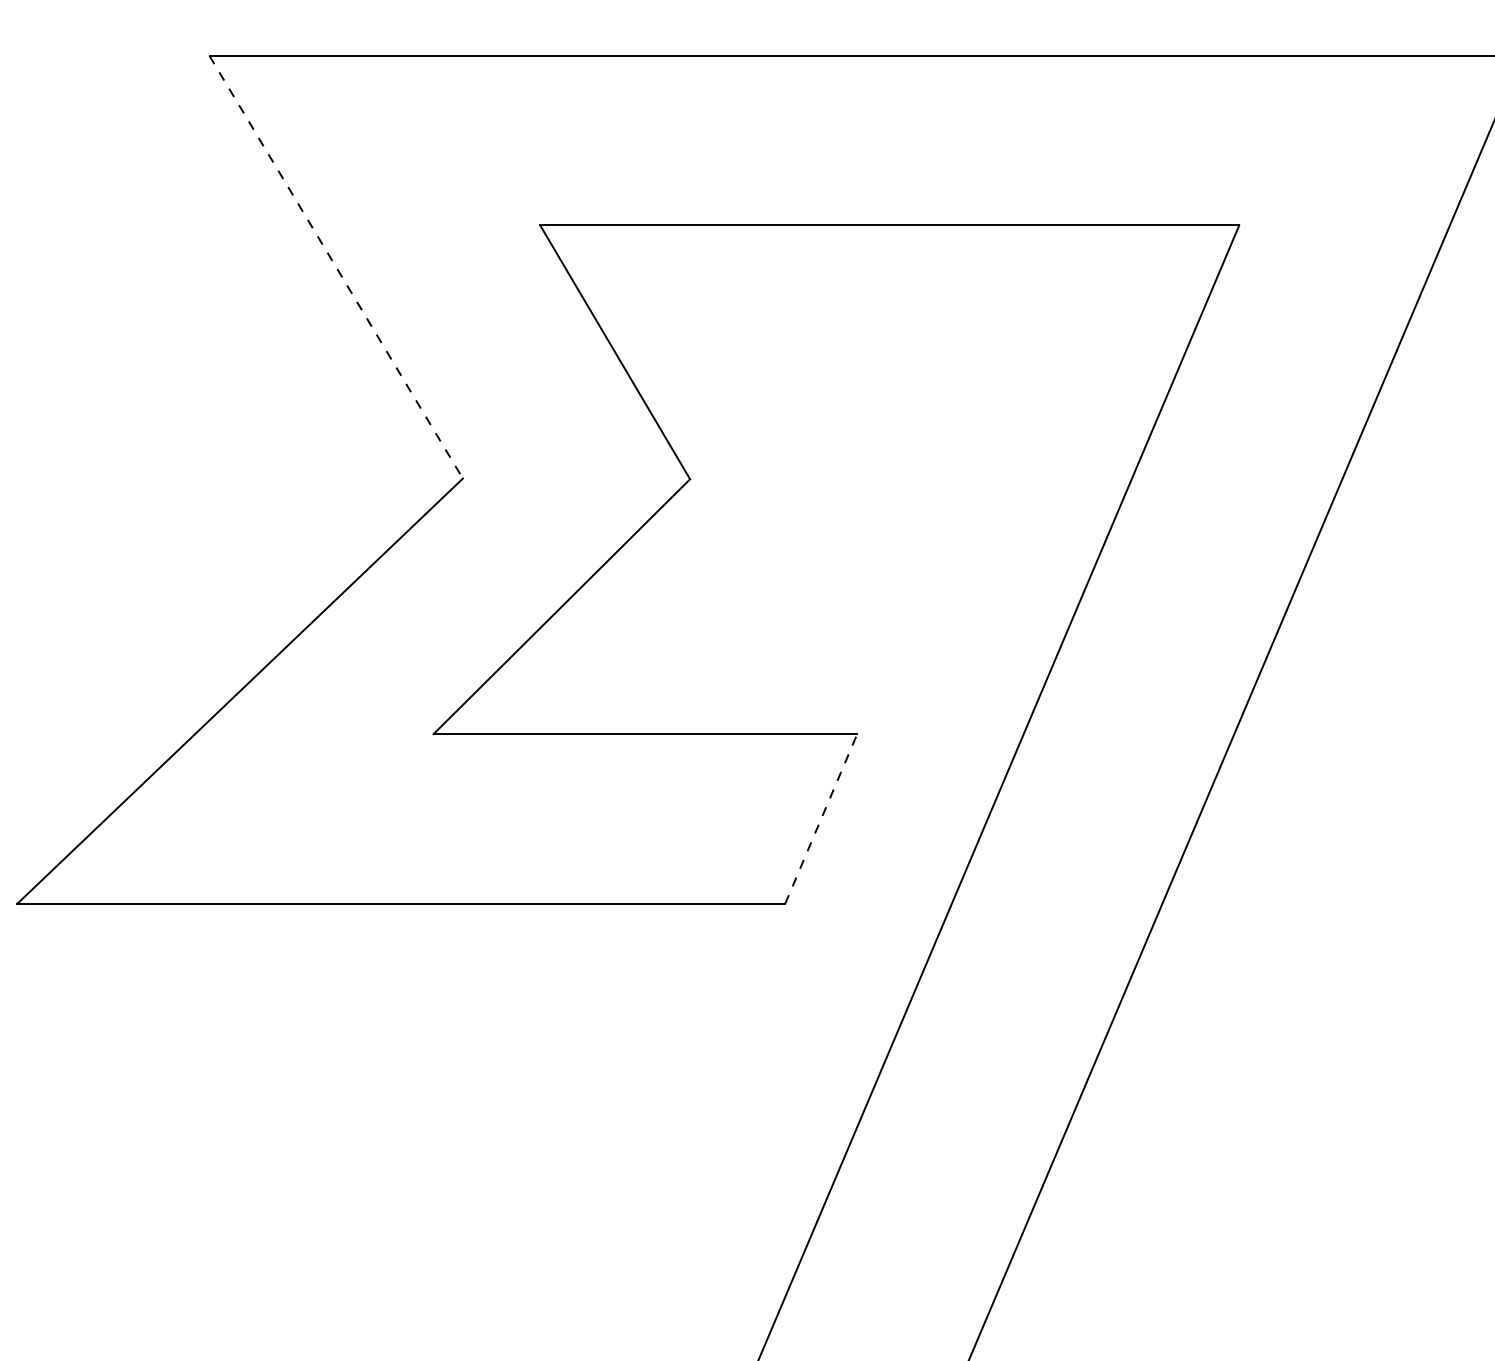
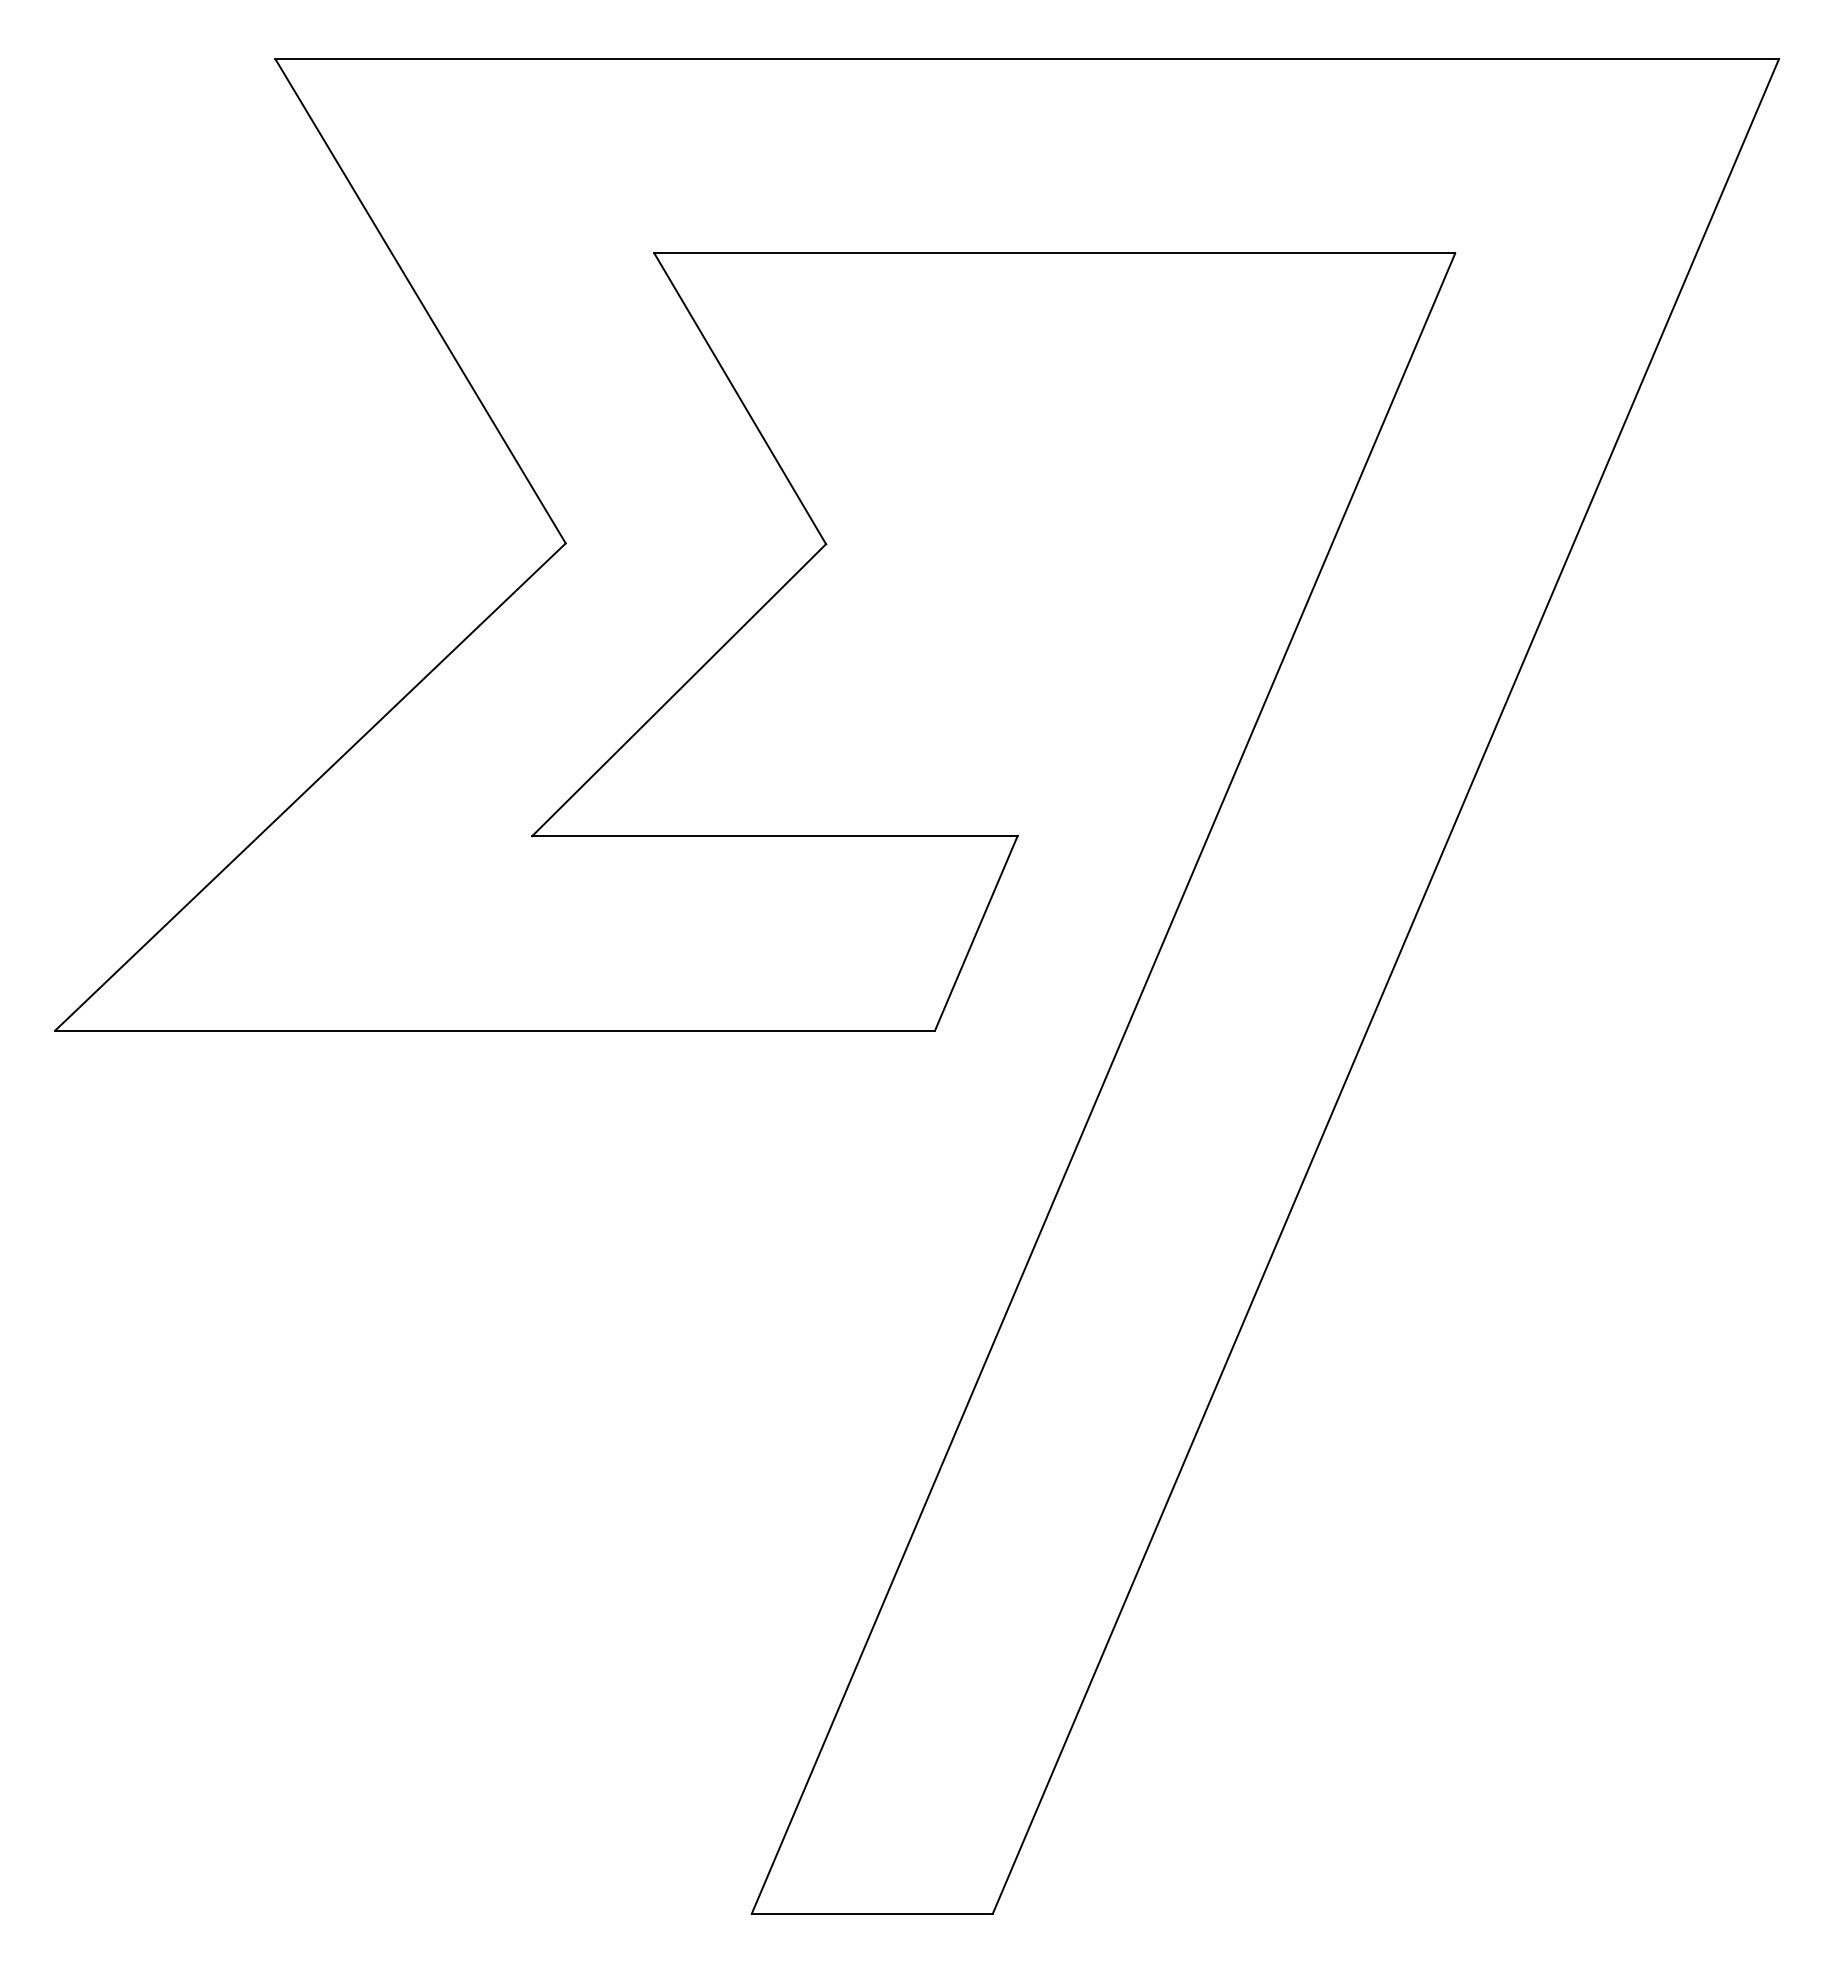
line: (336, 267) -> (420, 301), dashed -> solid
line: (821, 819) -> (976, 933), dashed -> solid

